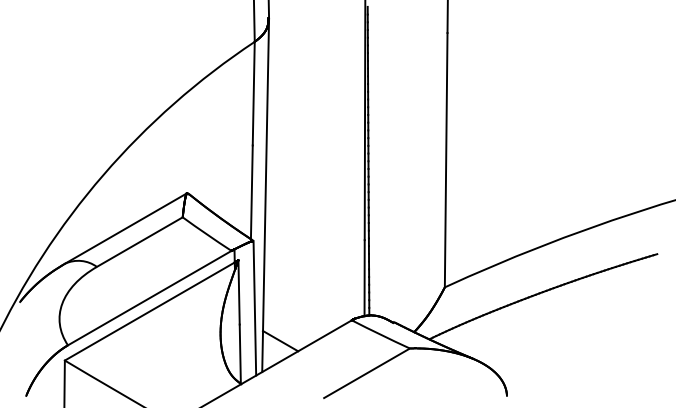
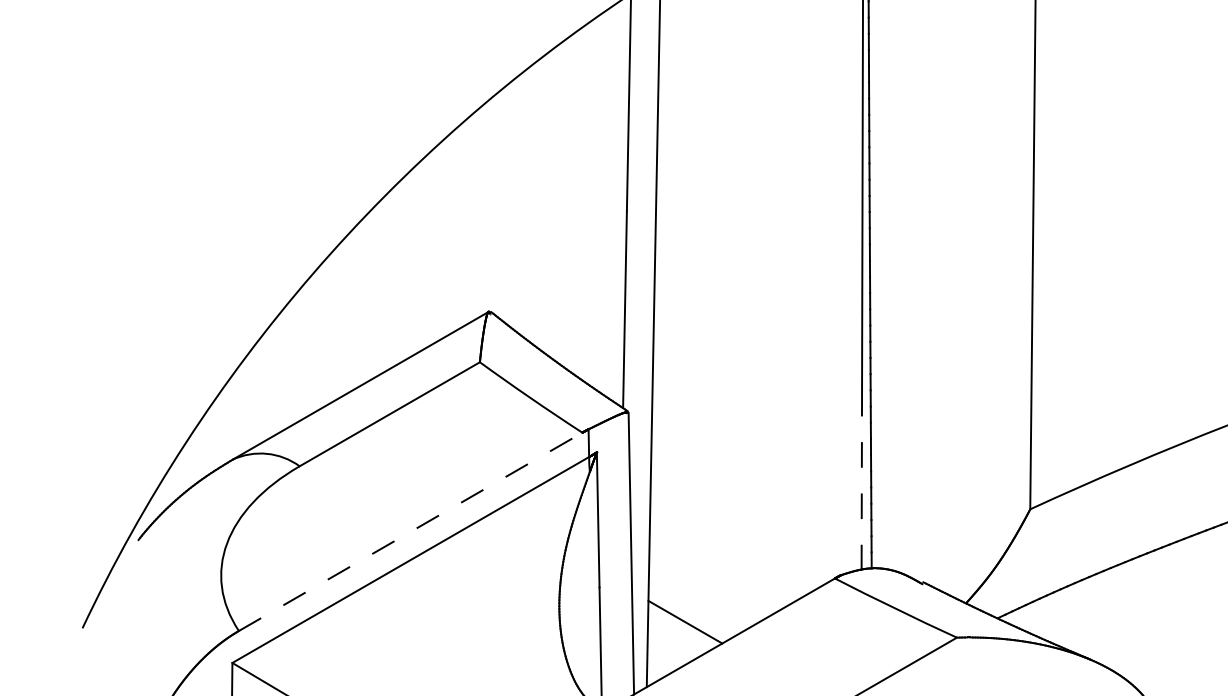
line: (364, 277) -> (861, 488), solid -> dashed
line: (150, 297) -> (412, 530), solid -> dashed

